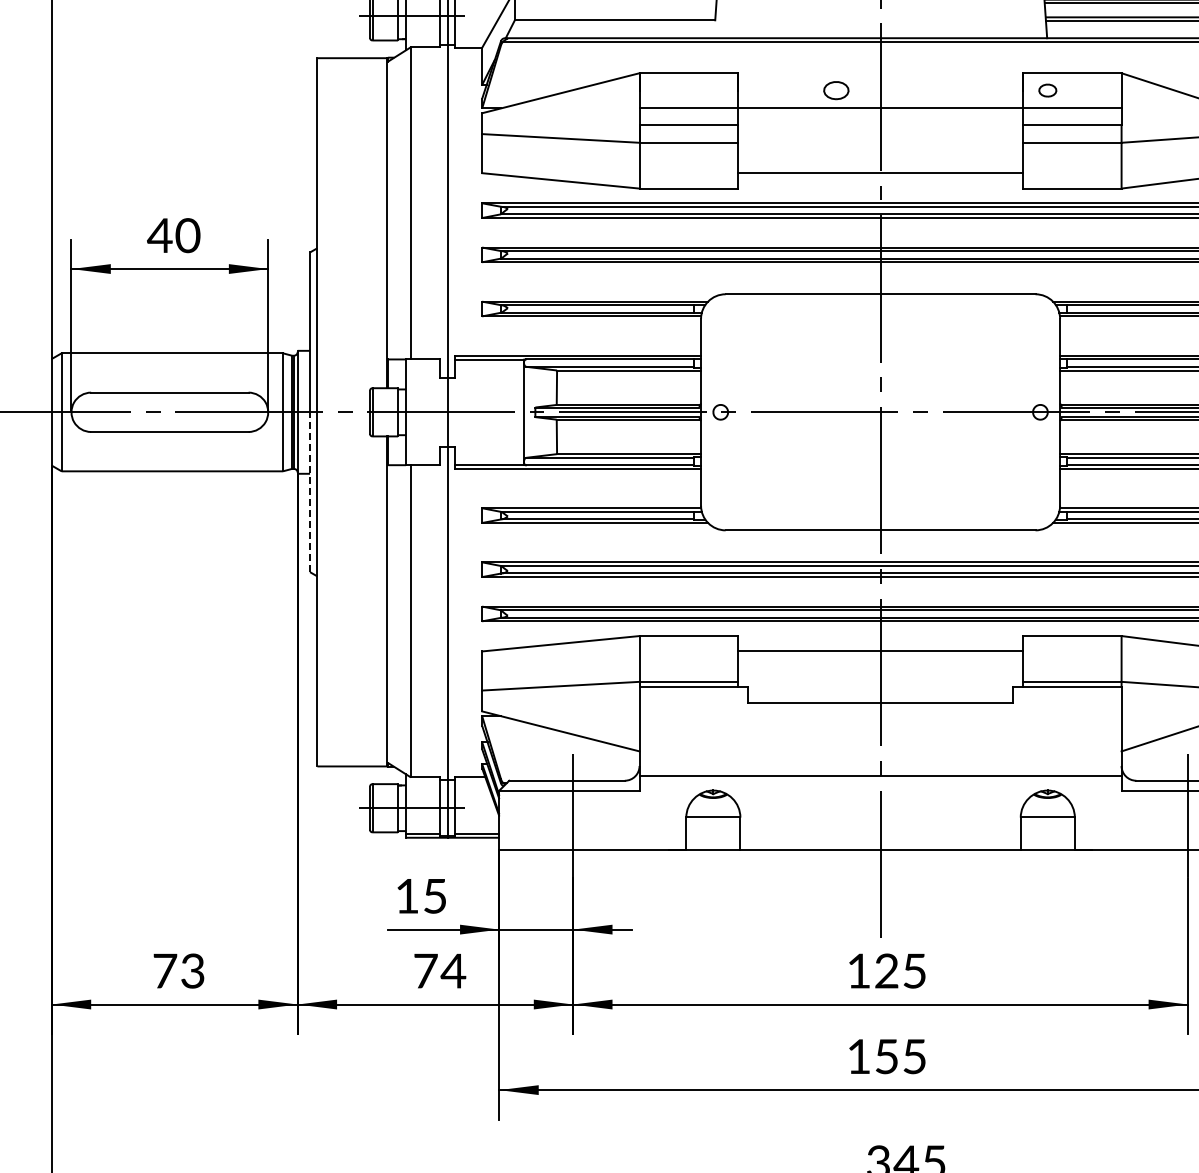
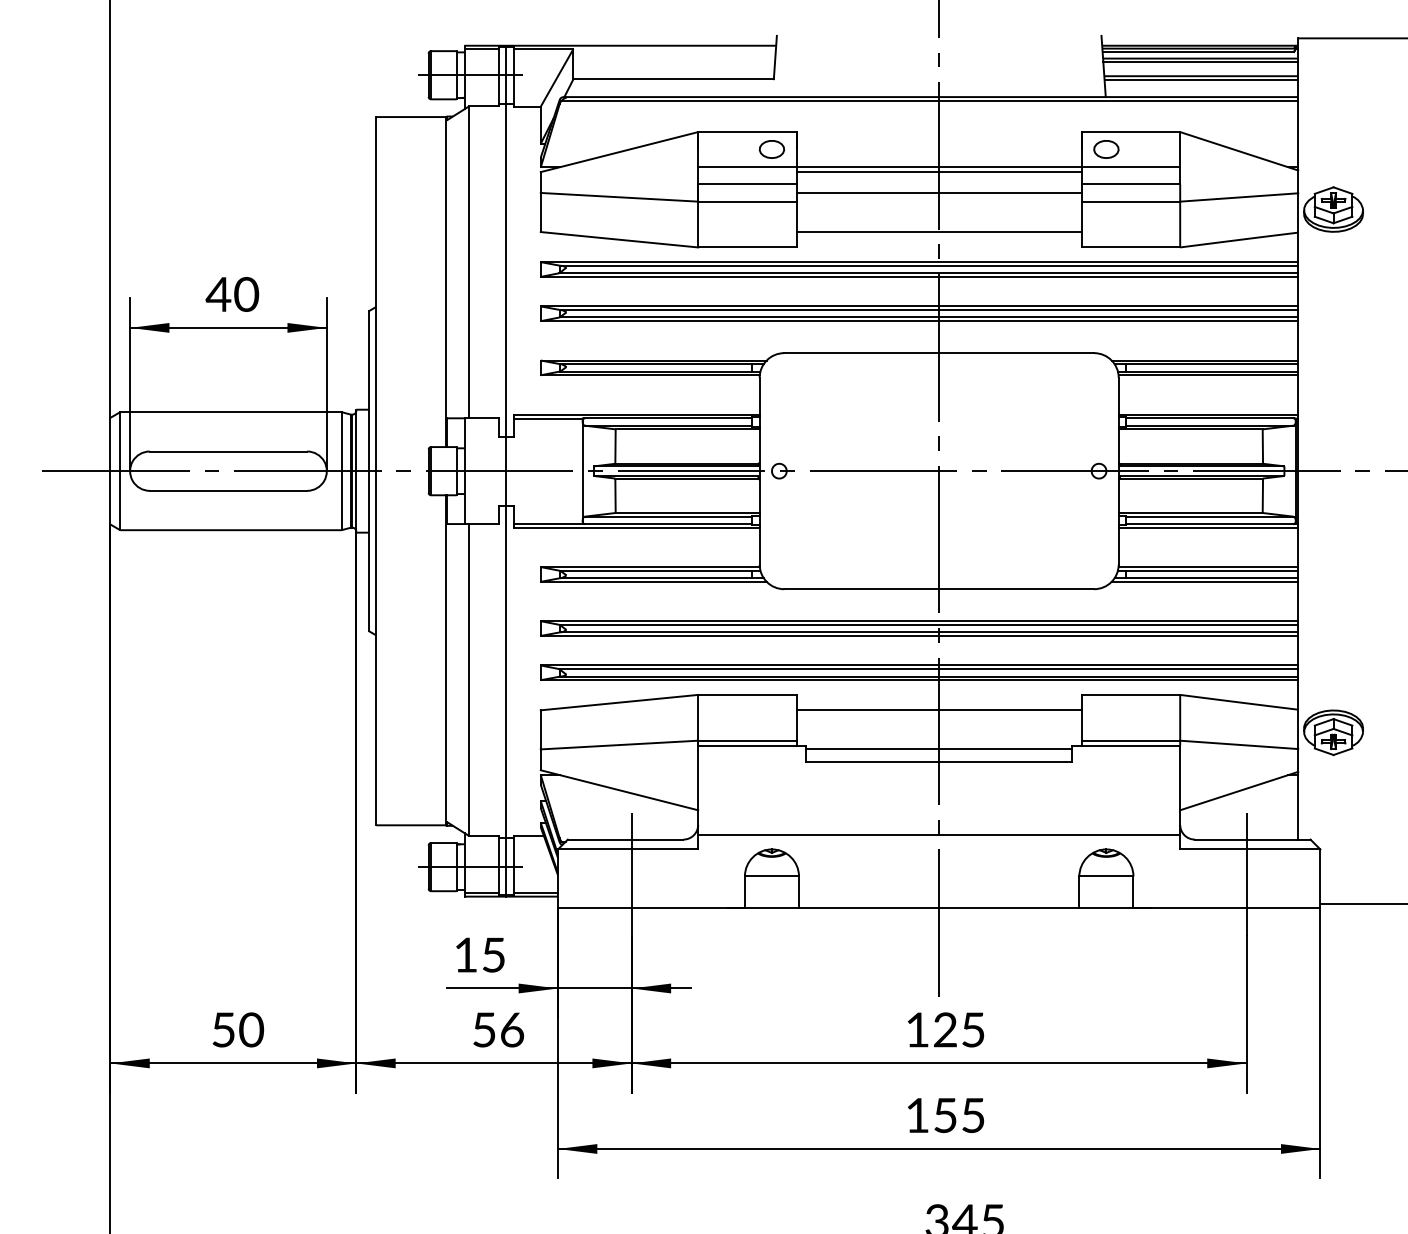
part: (835, 90) -> (771, 149), moved
part: (1047, 90) -> (1106, 149), size x1.43
line: (879, 113) -> (938, 172), added
line: (879, 133) -> (938, 192), added
line: (309, 492) -> (368, 551), dashed -> solid
line: (879, 690) -> (938, 749), added
text: (179, 970) -> (238, 1029), 73 -> 50
text: (439, 970) -> (498, 1029), 74 -> 56

